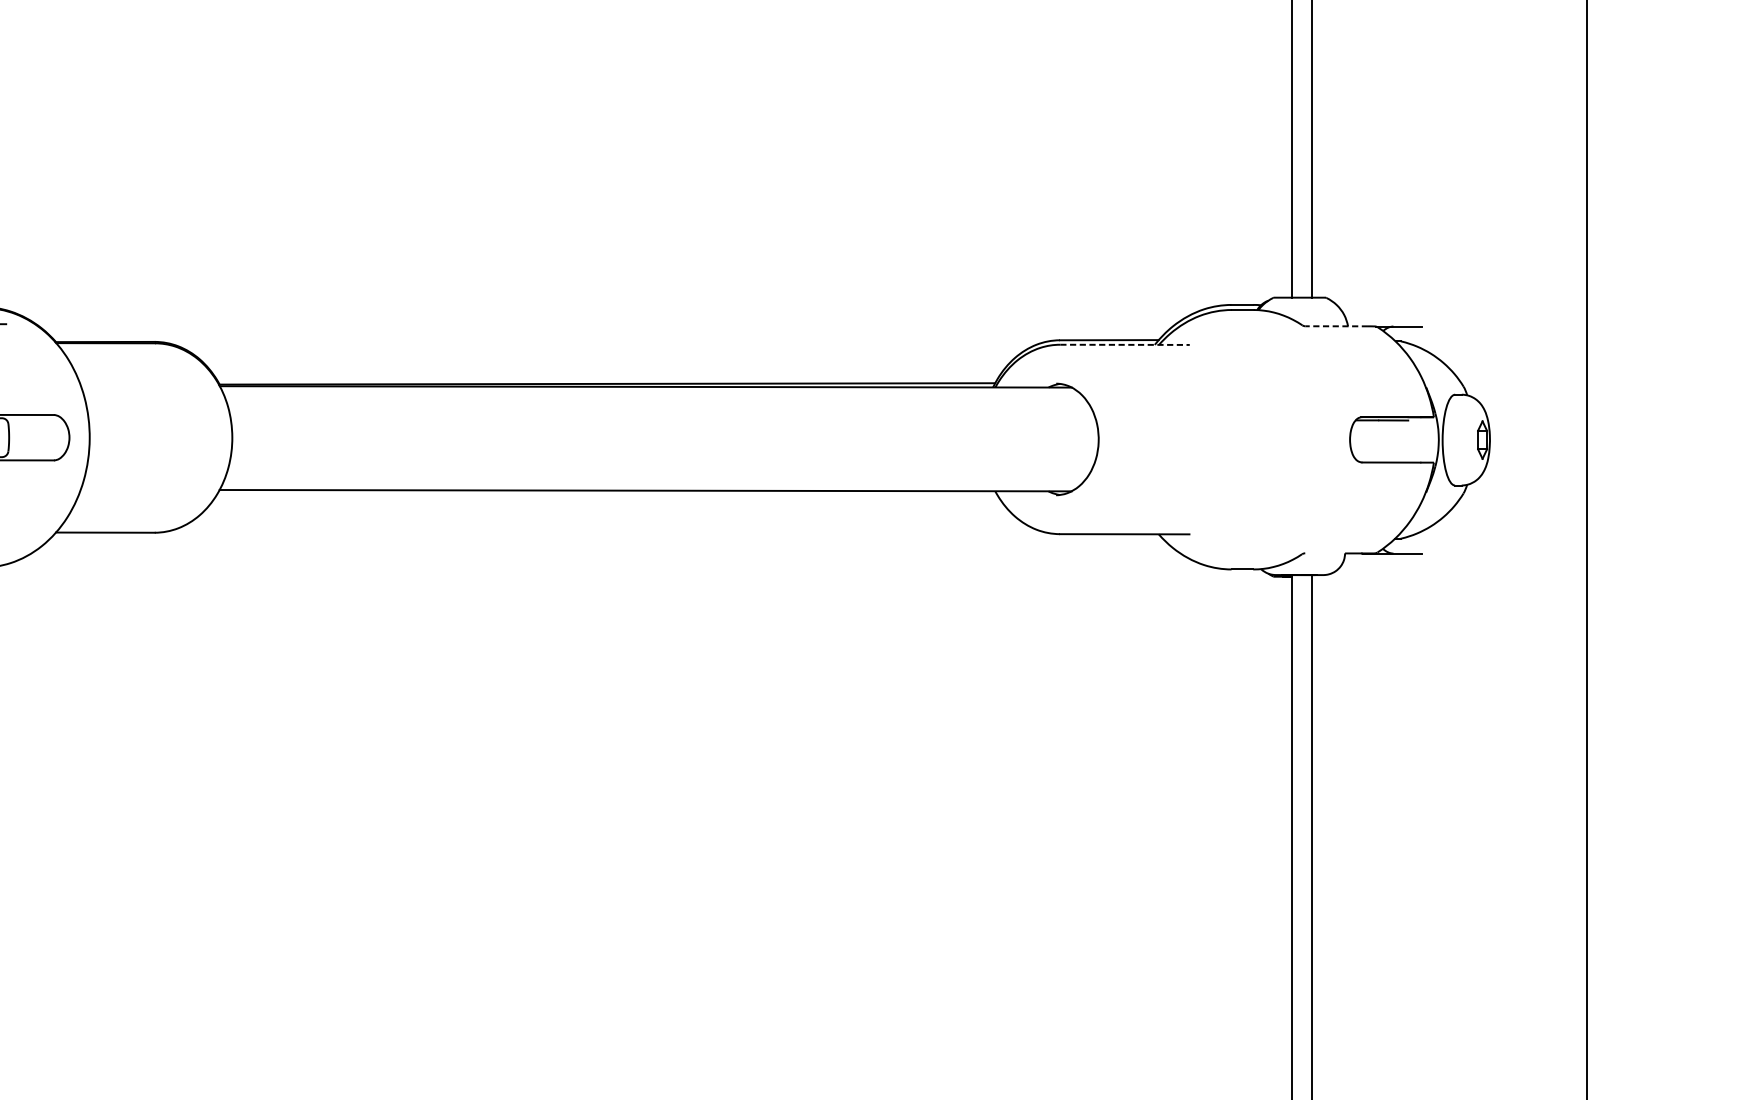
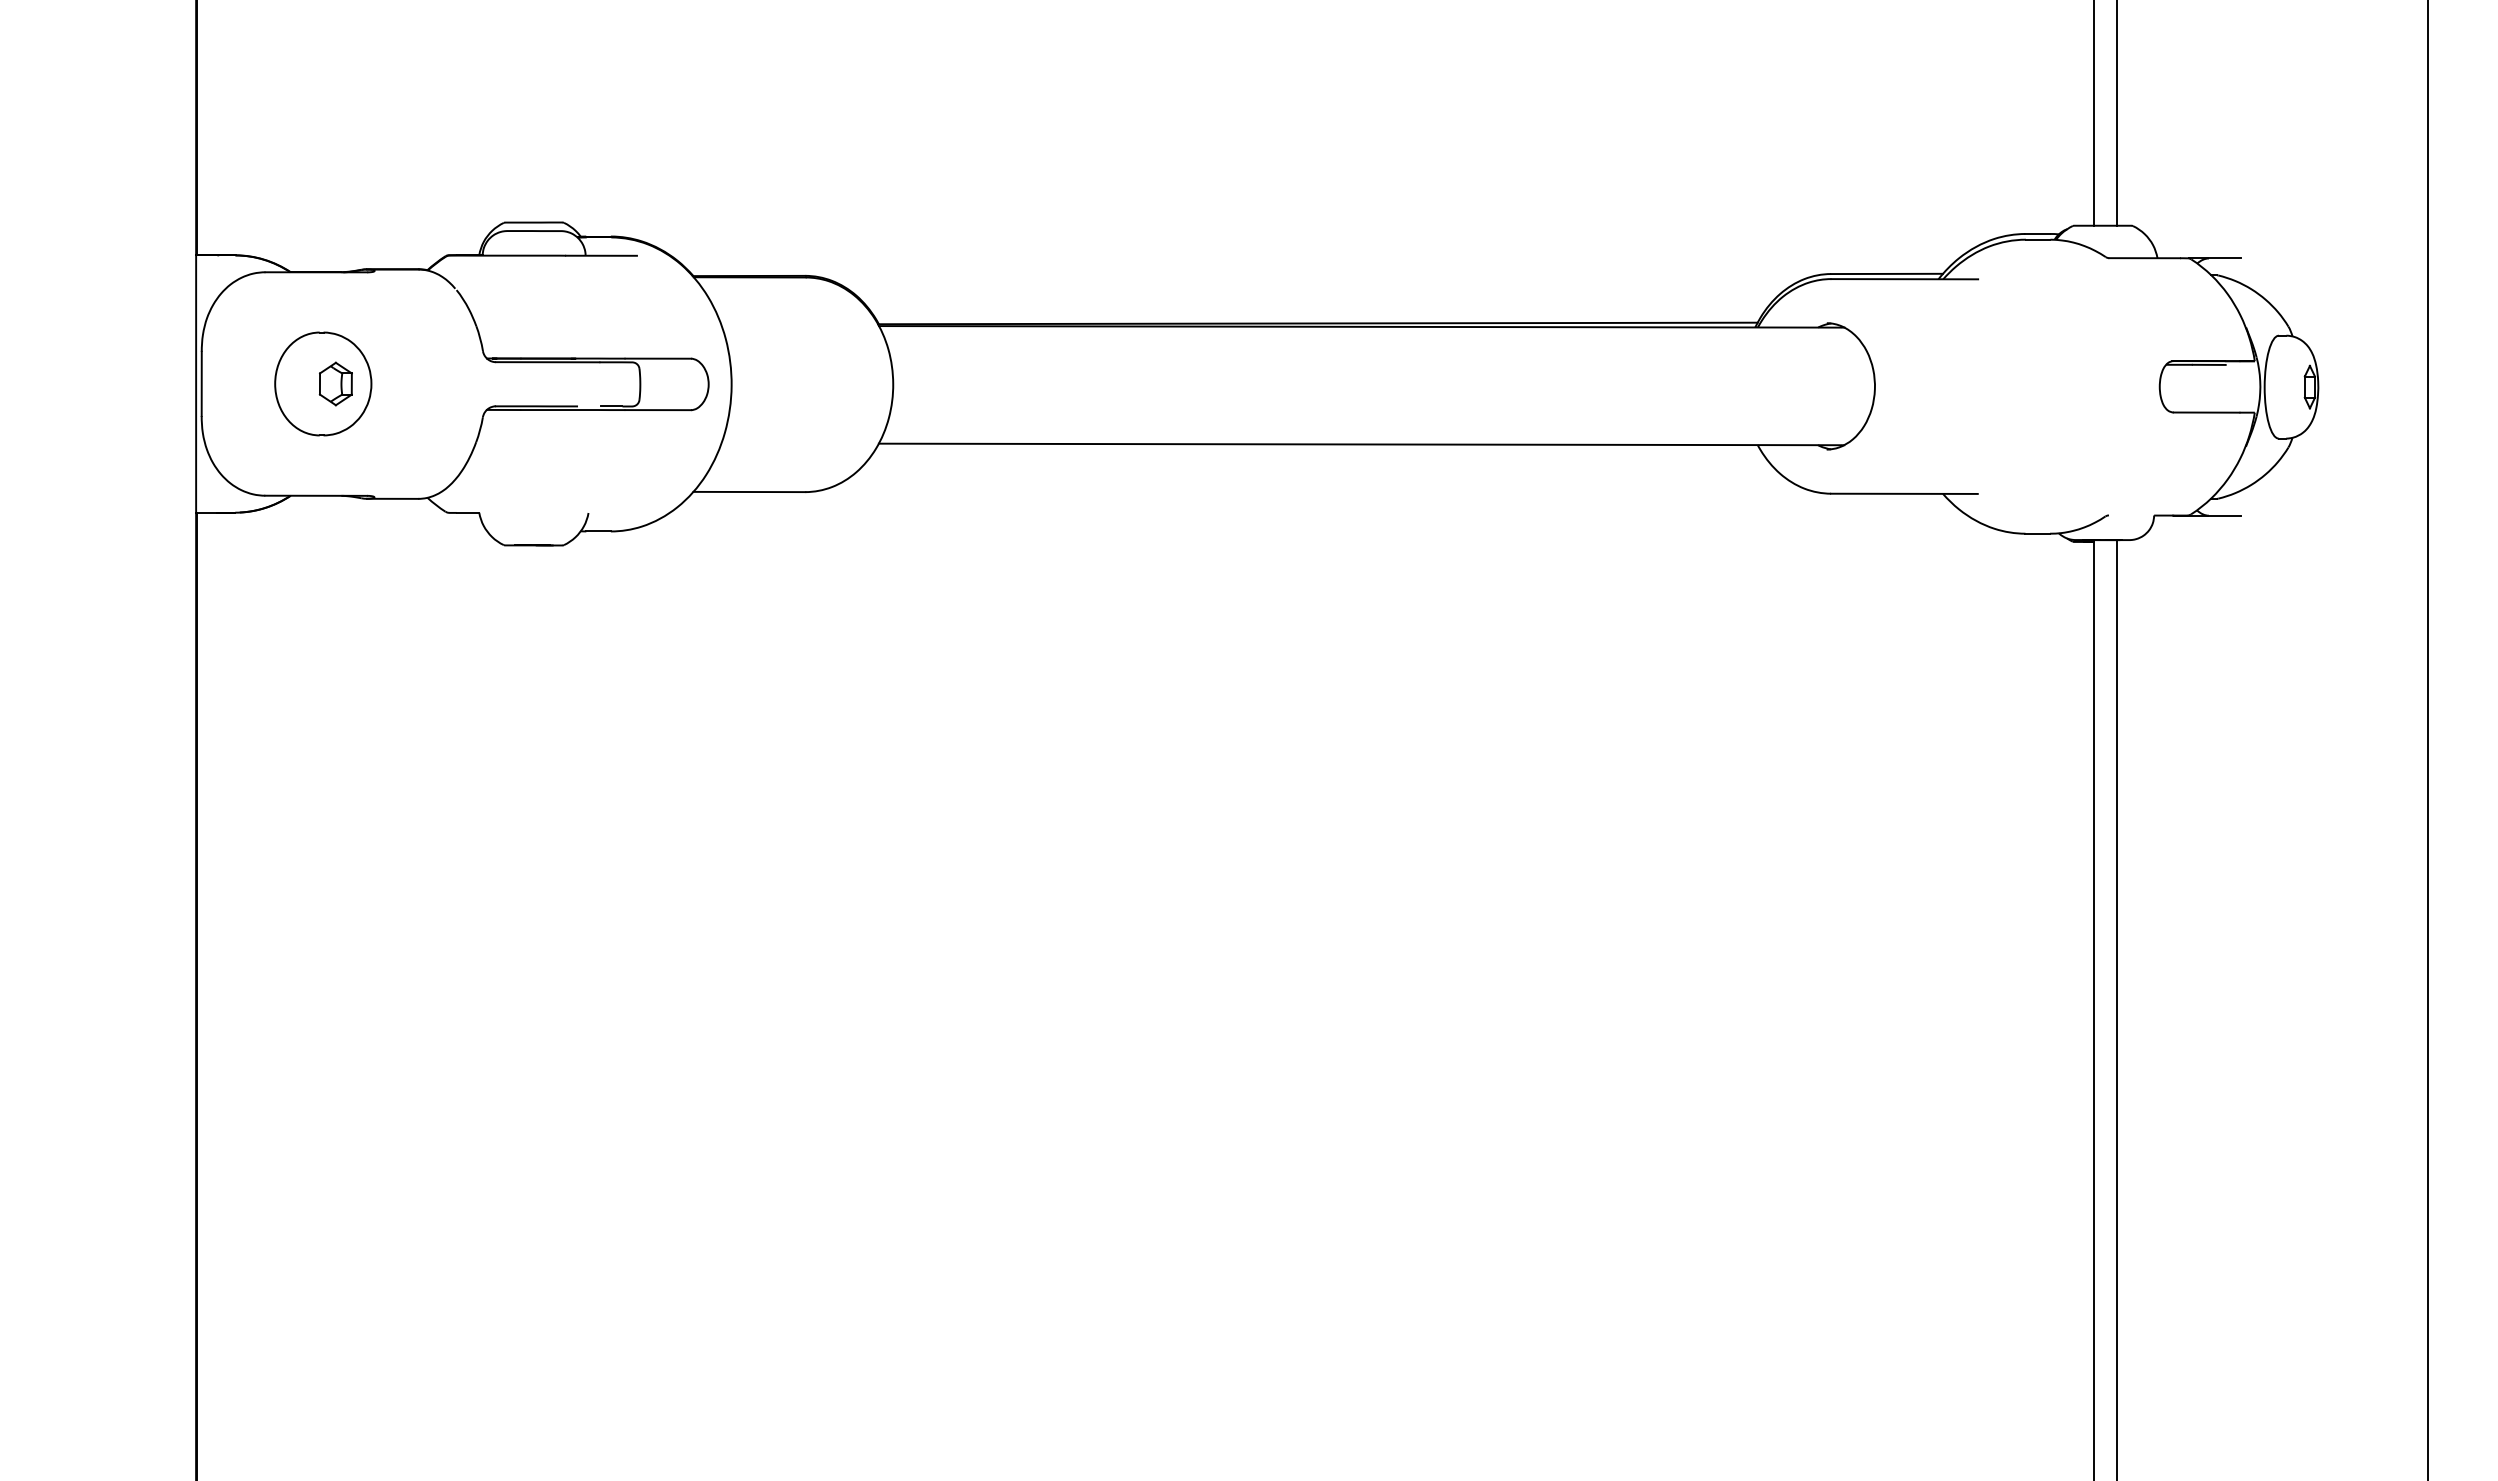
line: (1336, 326) -> (2144, 258), dashed -> solid
line: (1125, 345) -> (1905, 279), dashed -> solid

